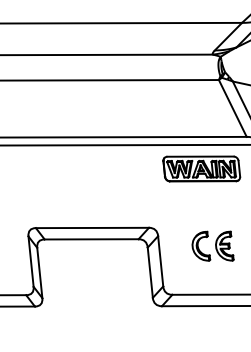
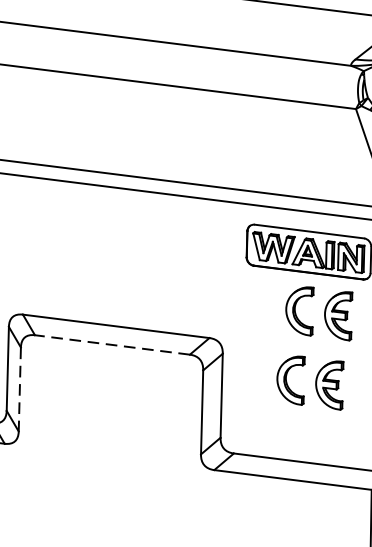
part: (212, 203) -> (319, 311), added
line: (91, 239) -> (112, 345), solid -> dashed
line: (39, 273) -> (19, 390), solid -> dashed

